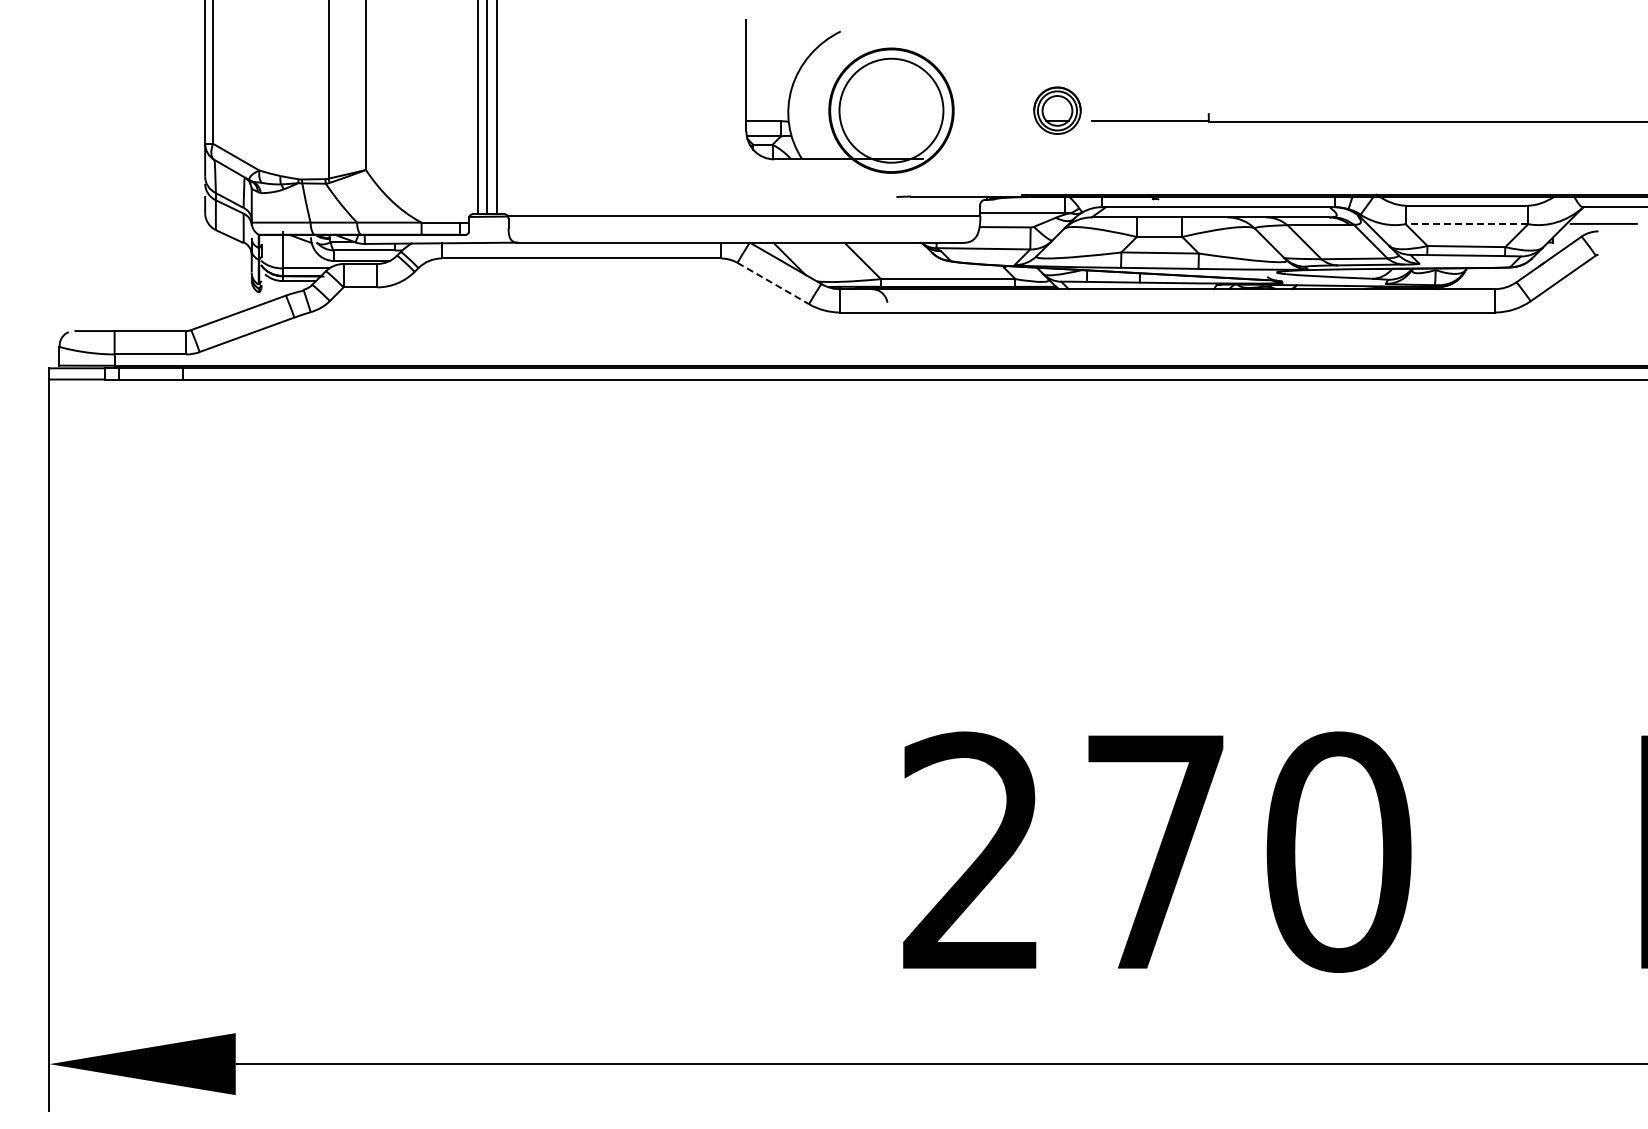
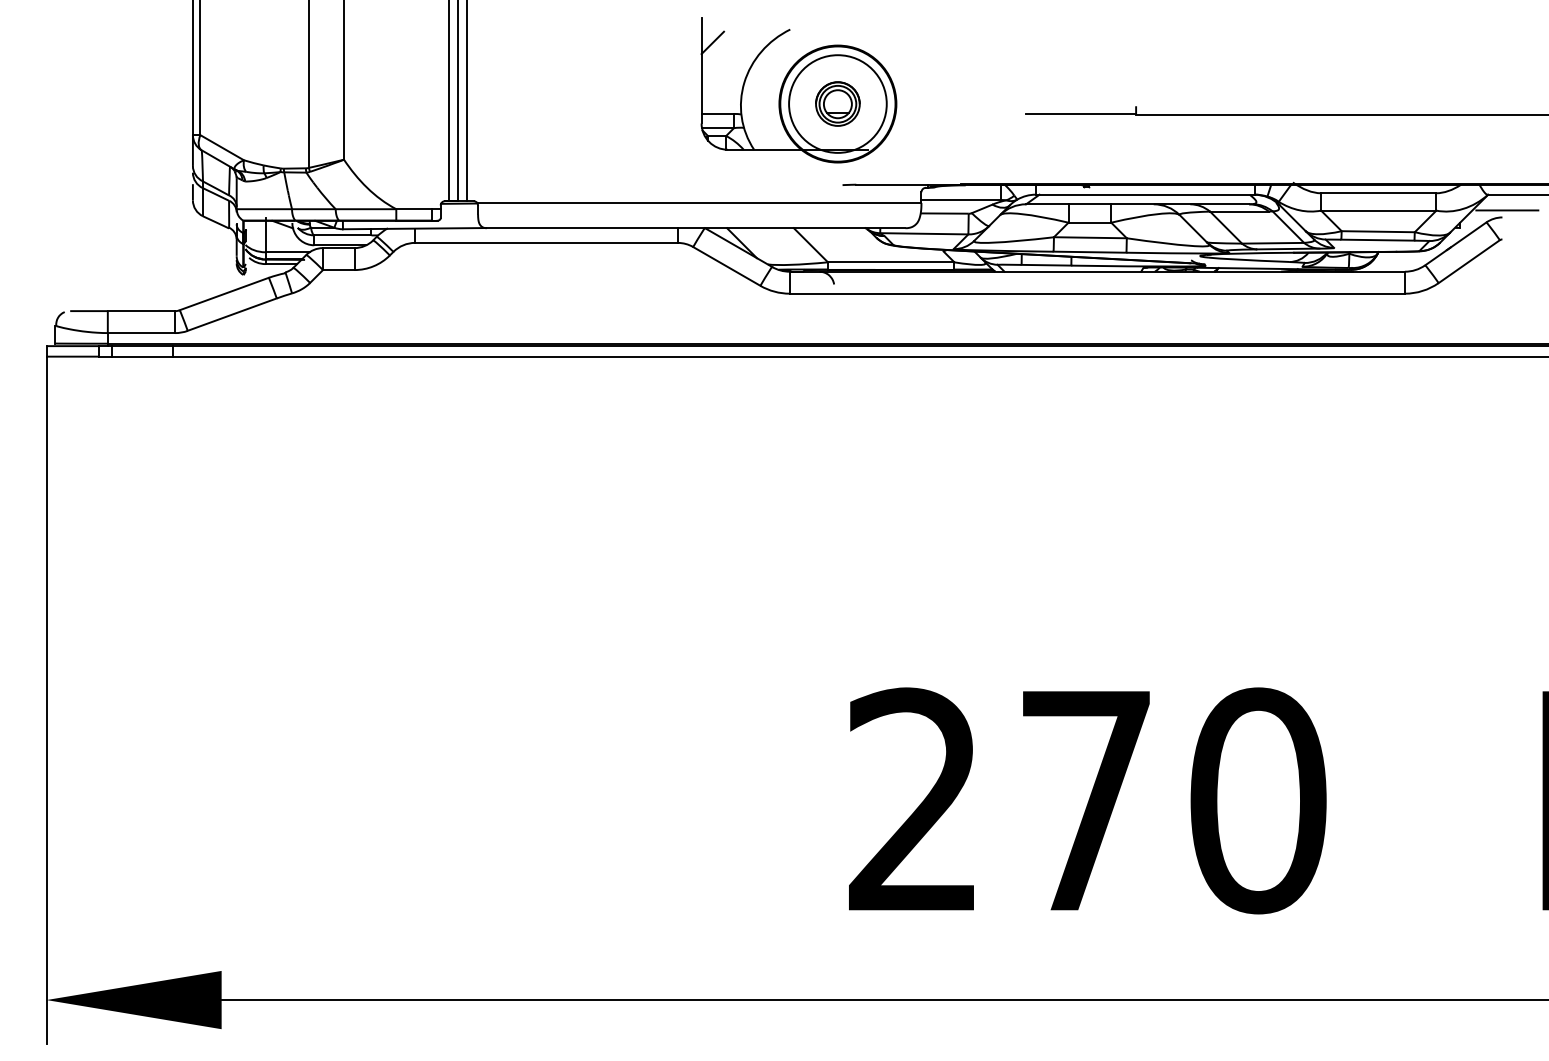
line: (758, 45) -> (712, 42), added
part: (1057, 110) -> (837, 103), moved
line: (1466, 224) -> (1378, 210), dashed -> solid
line: (773, 283) -> (727, 266), dashed -> solid

